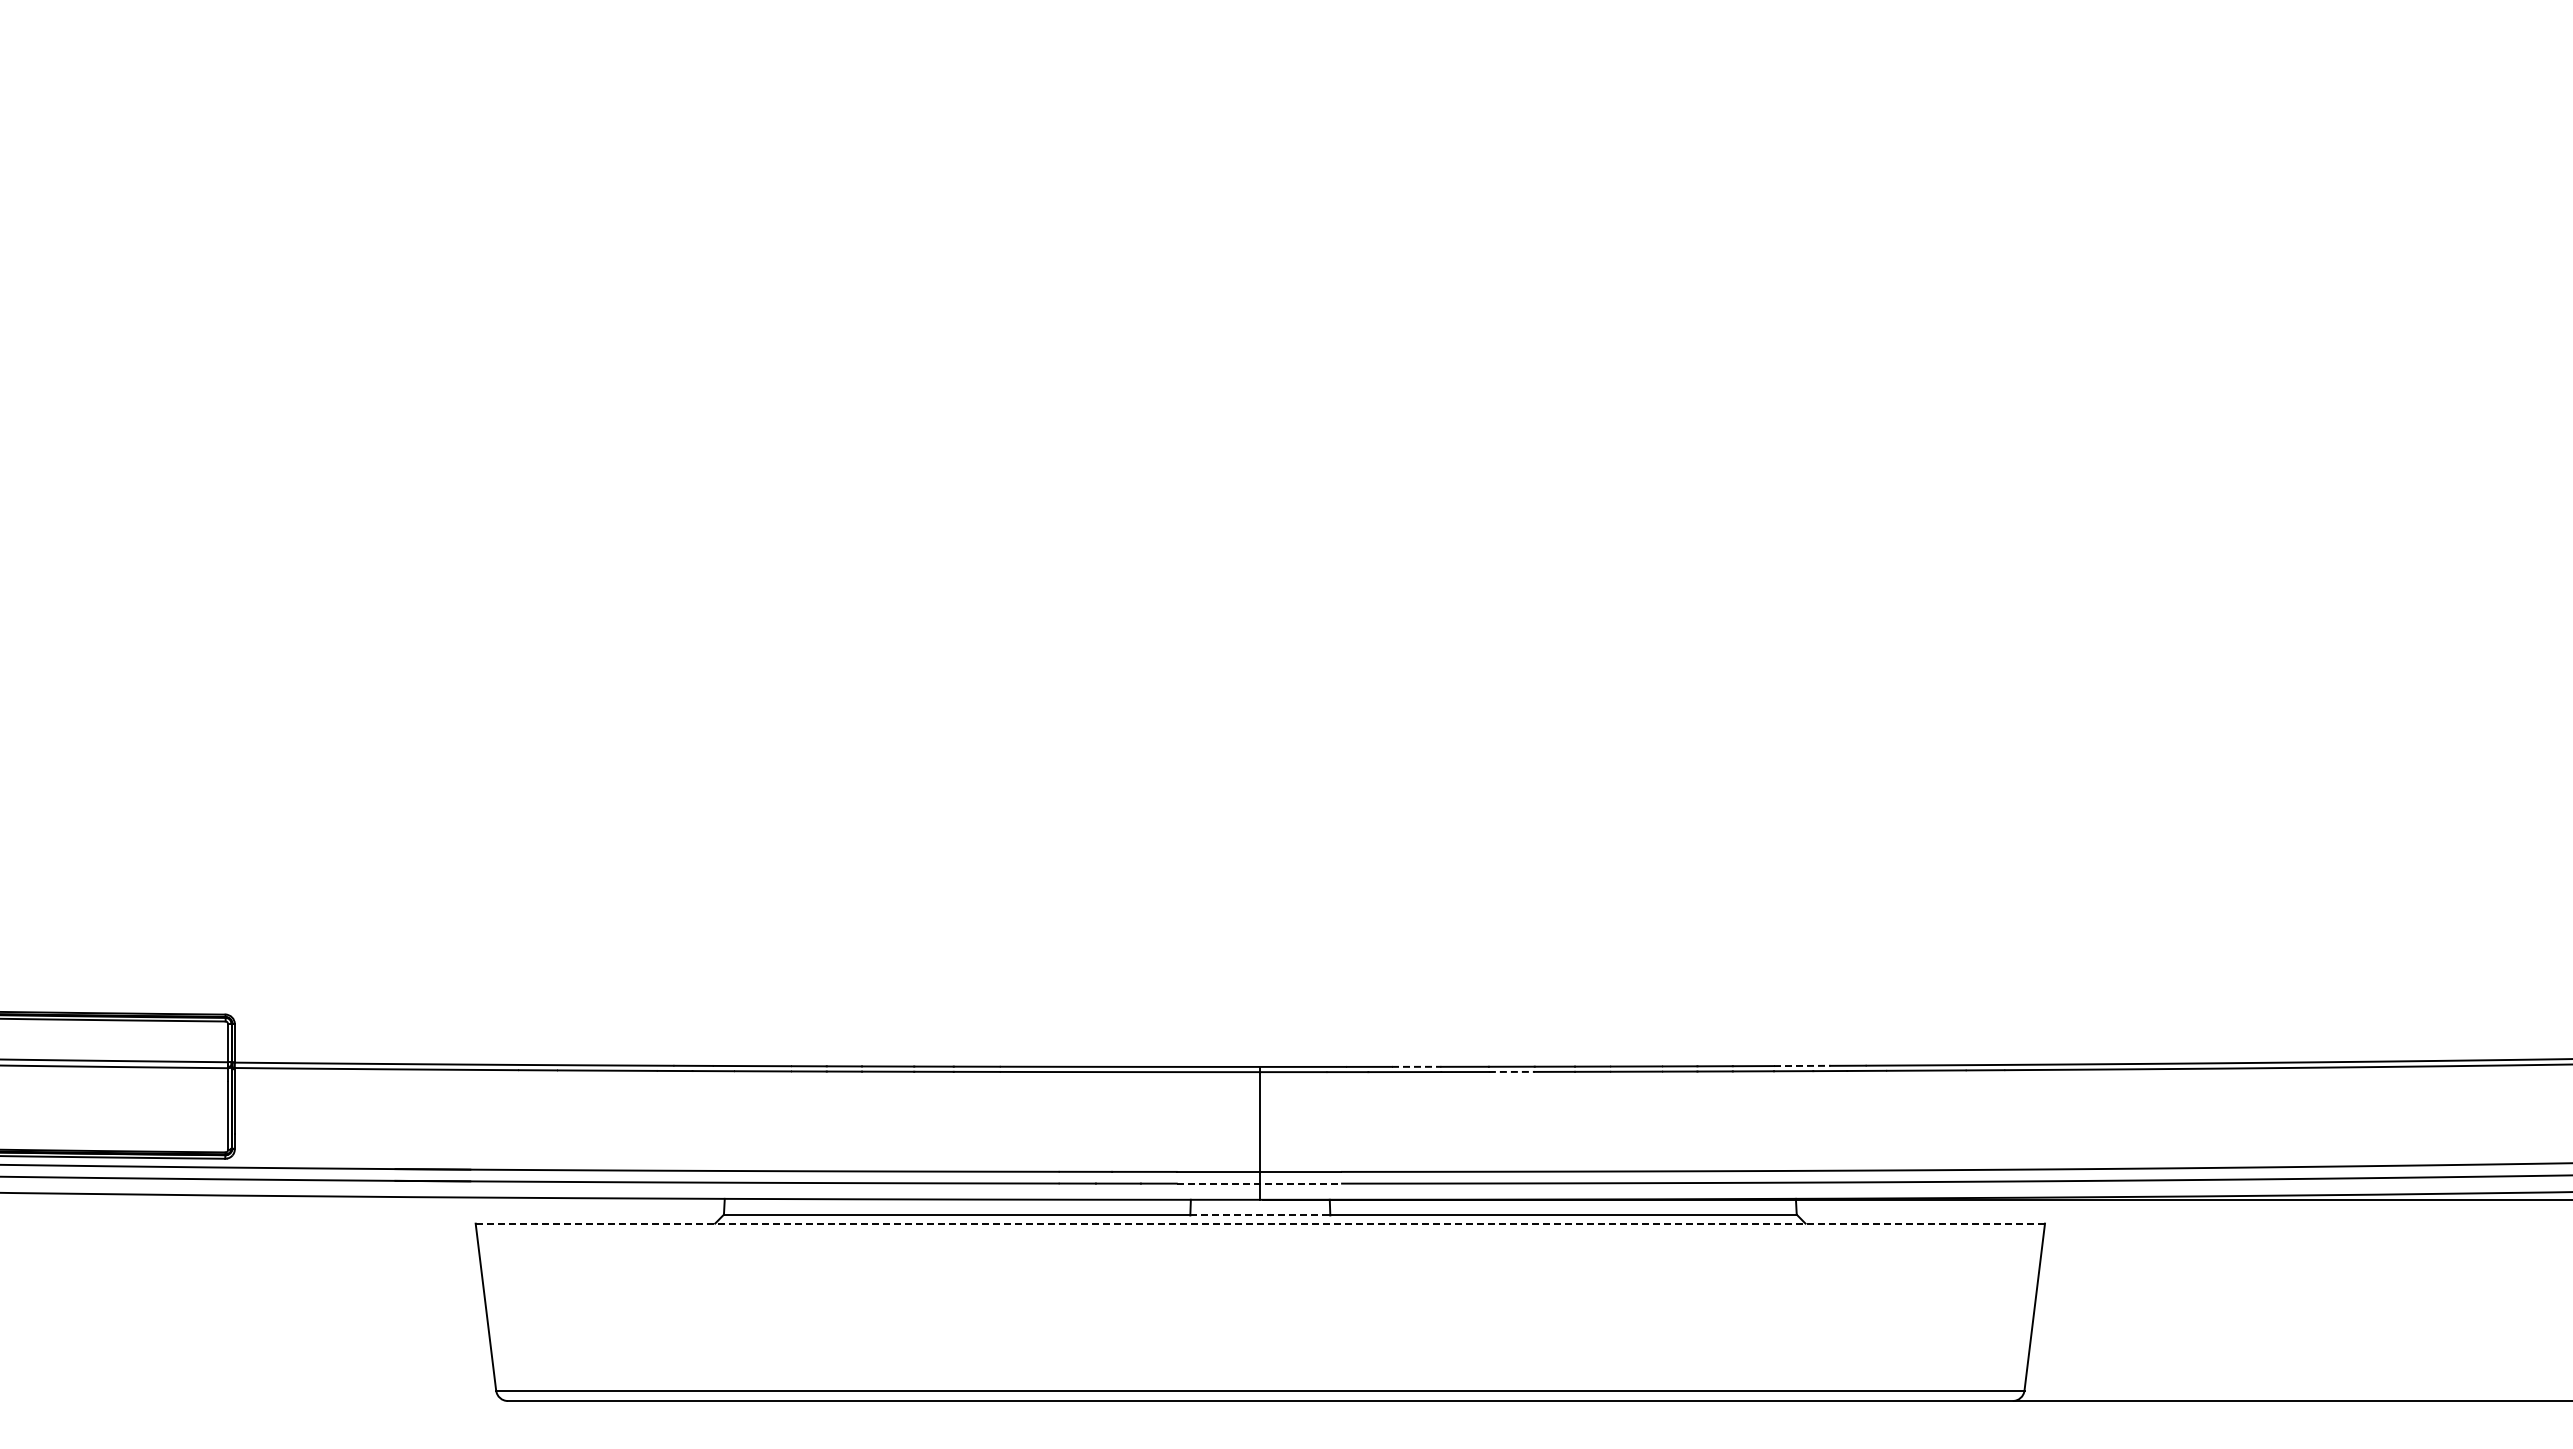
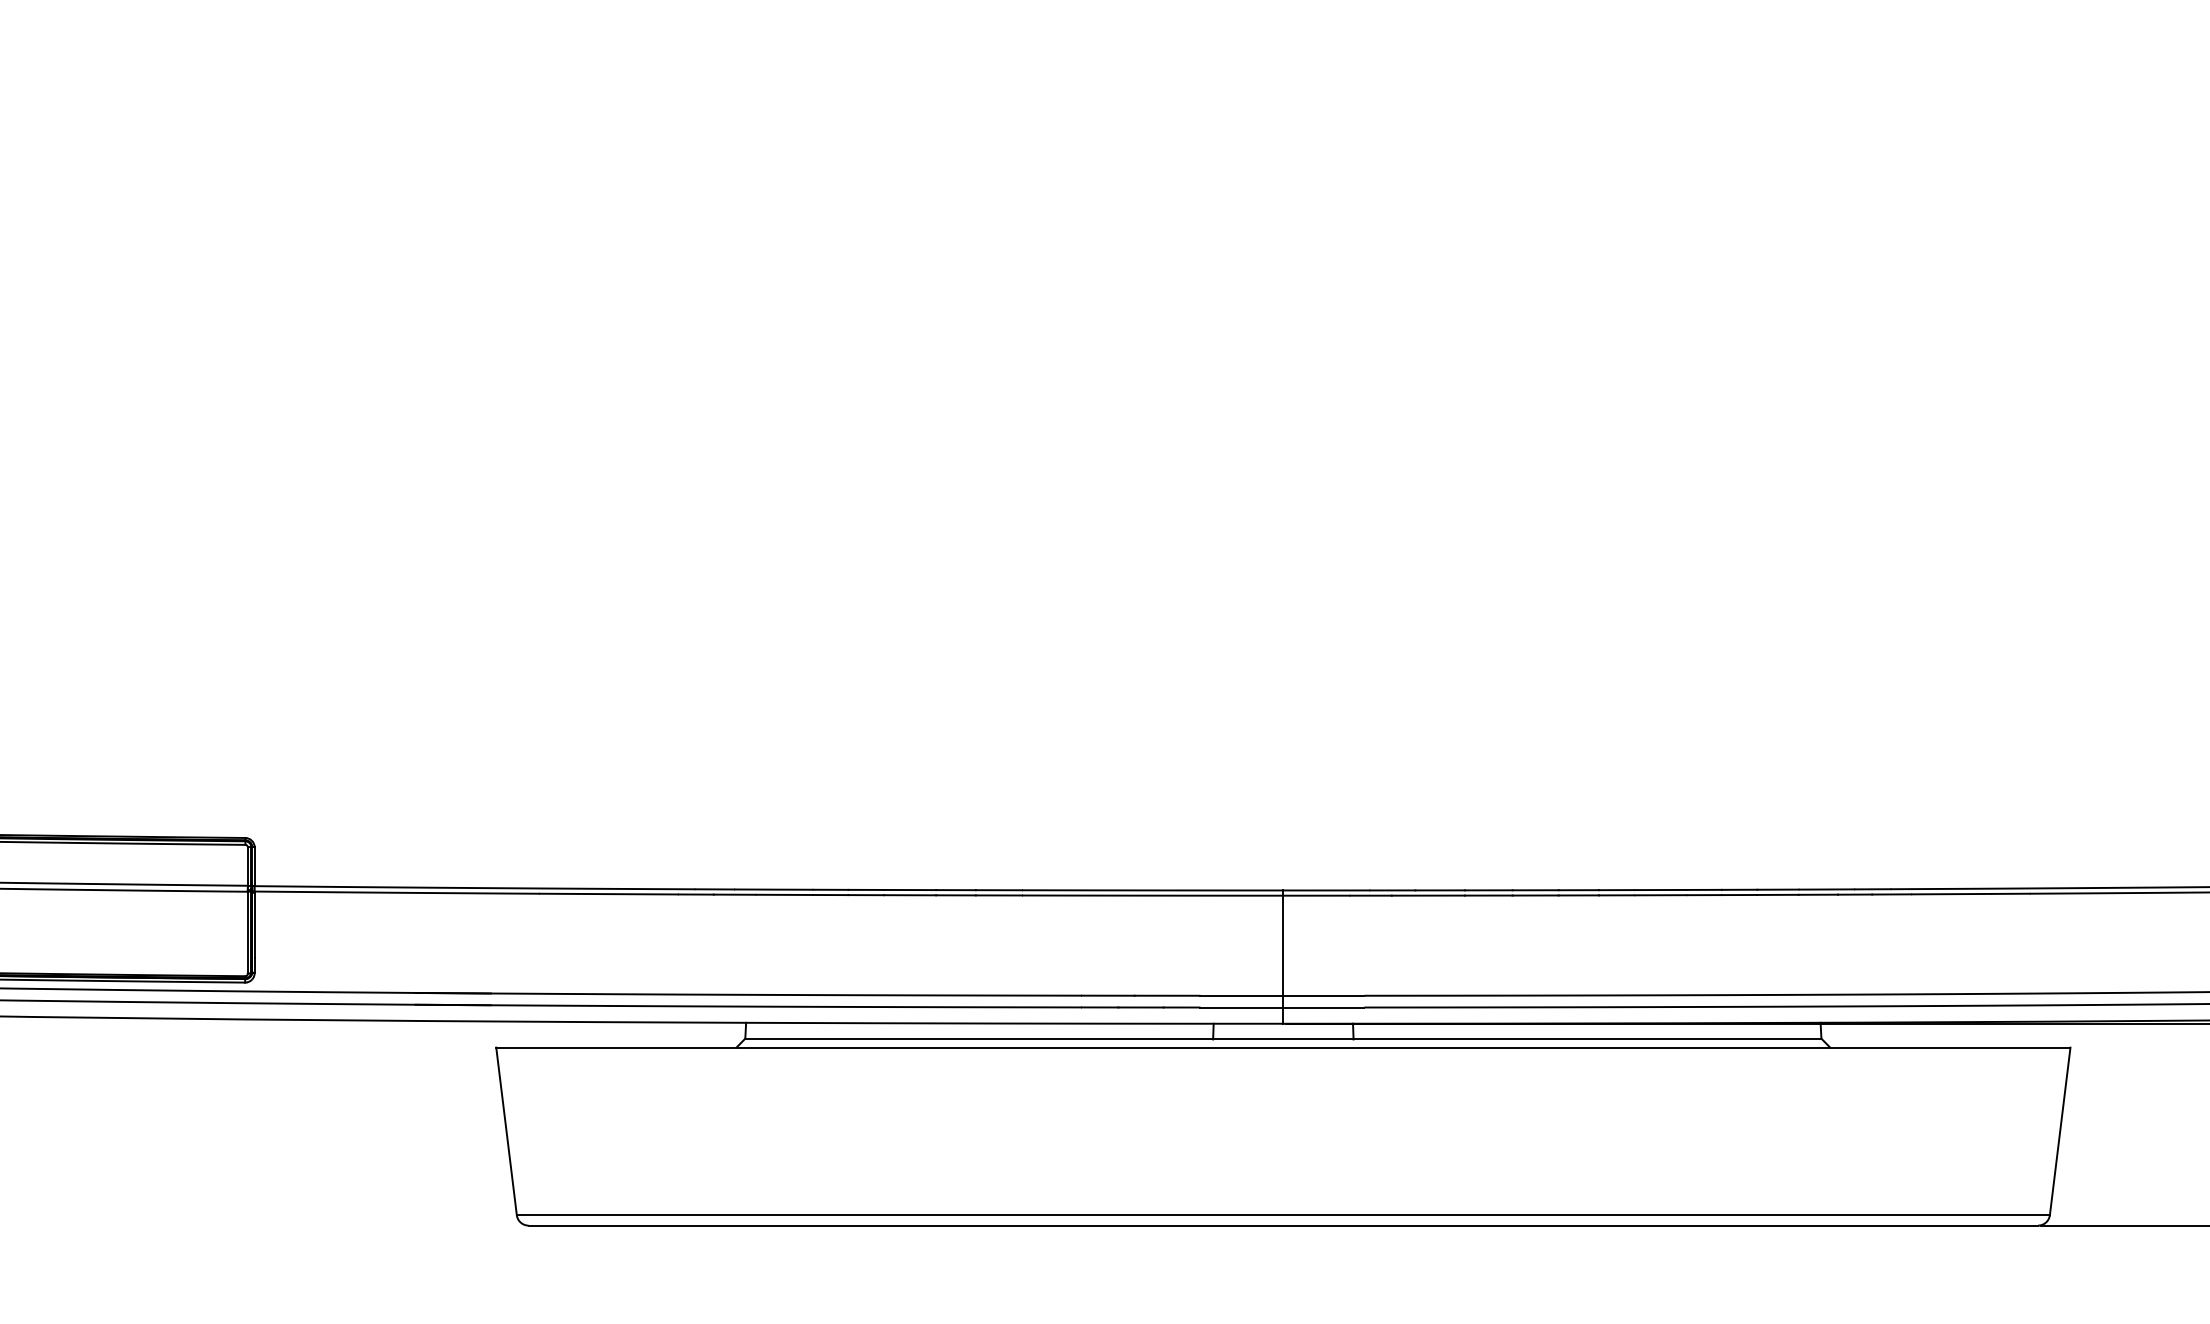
line: (1802, 1065) -> (1827, 889), dashed -> solid
line: (1416, 1066) -> (1440, 890), dashed -> solid
line: (1511, 1071) -> (1535, 895), dashed -> solid
line: (1259, 1183) -> (1282, 1007), dashed -> solid
line: (1260, 1215) -> (1283, 1039), dashed -> solid
line: (1260, 1223) -> (1283, 1047), dashed -> solid

